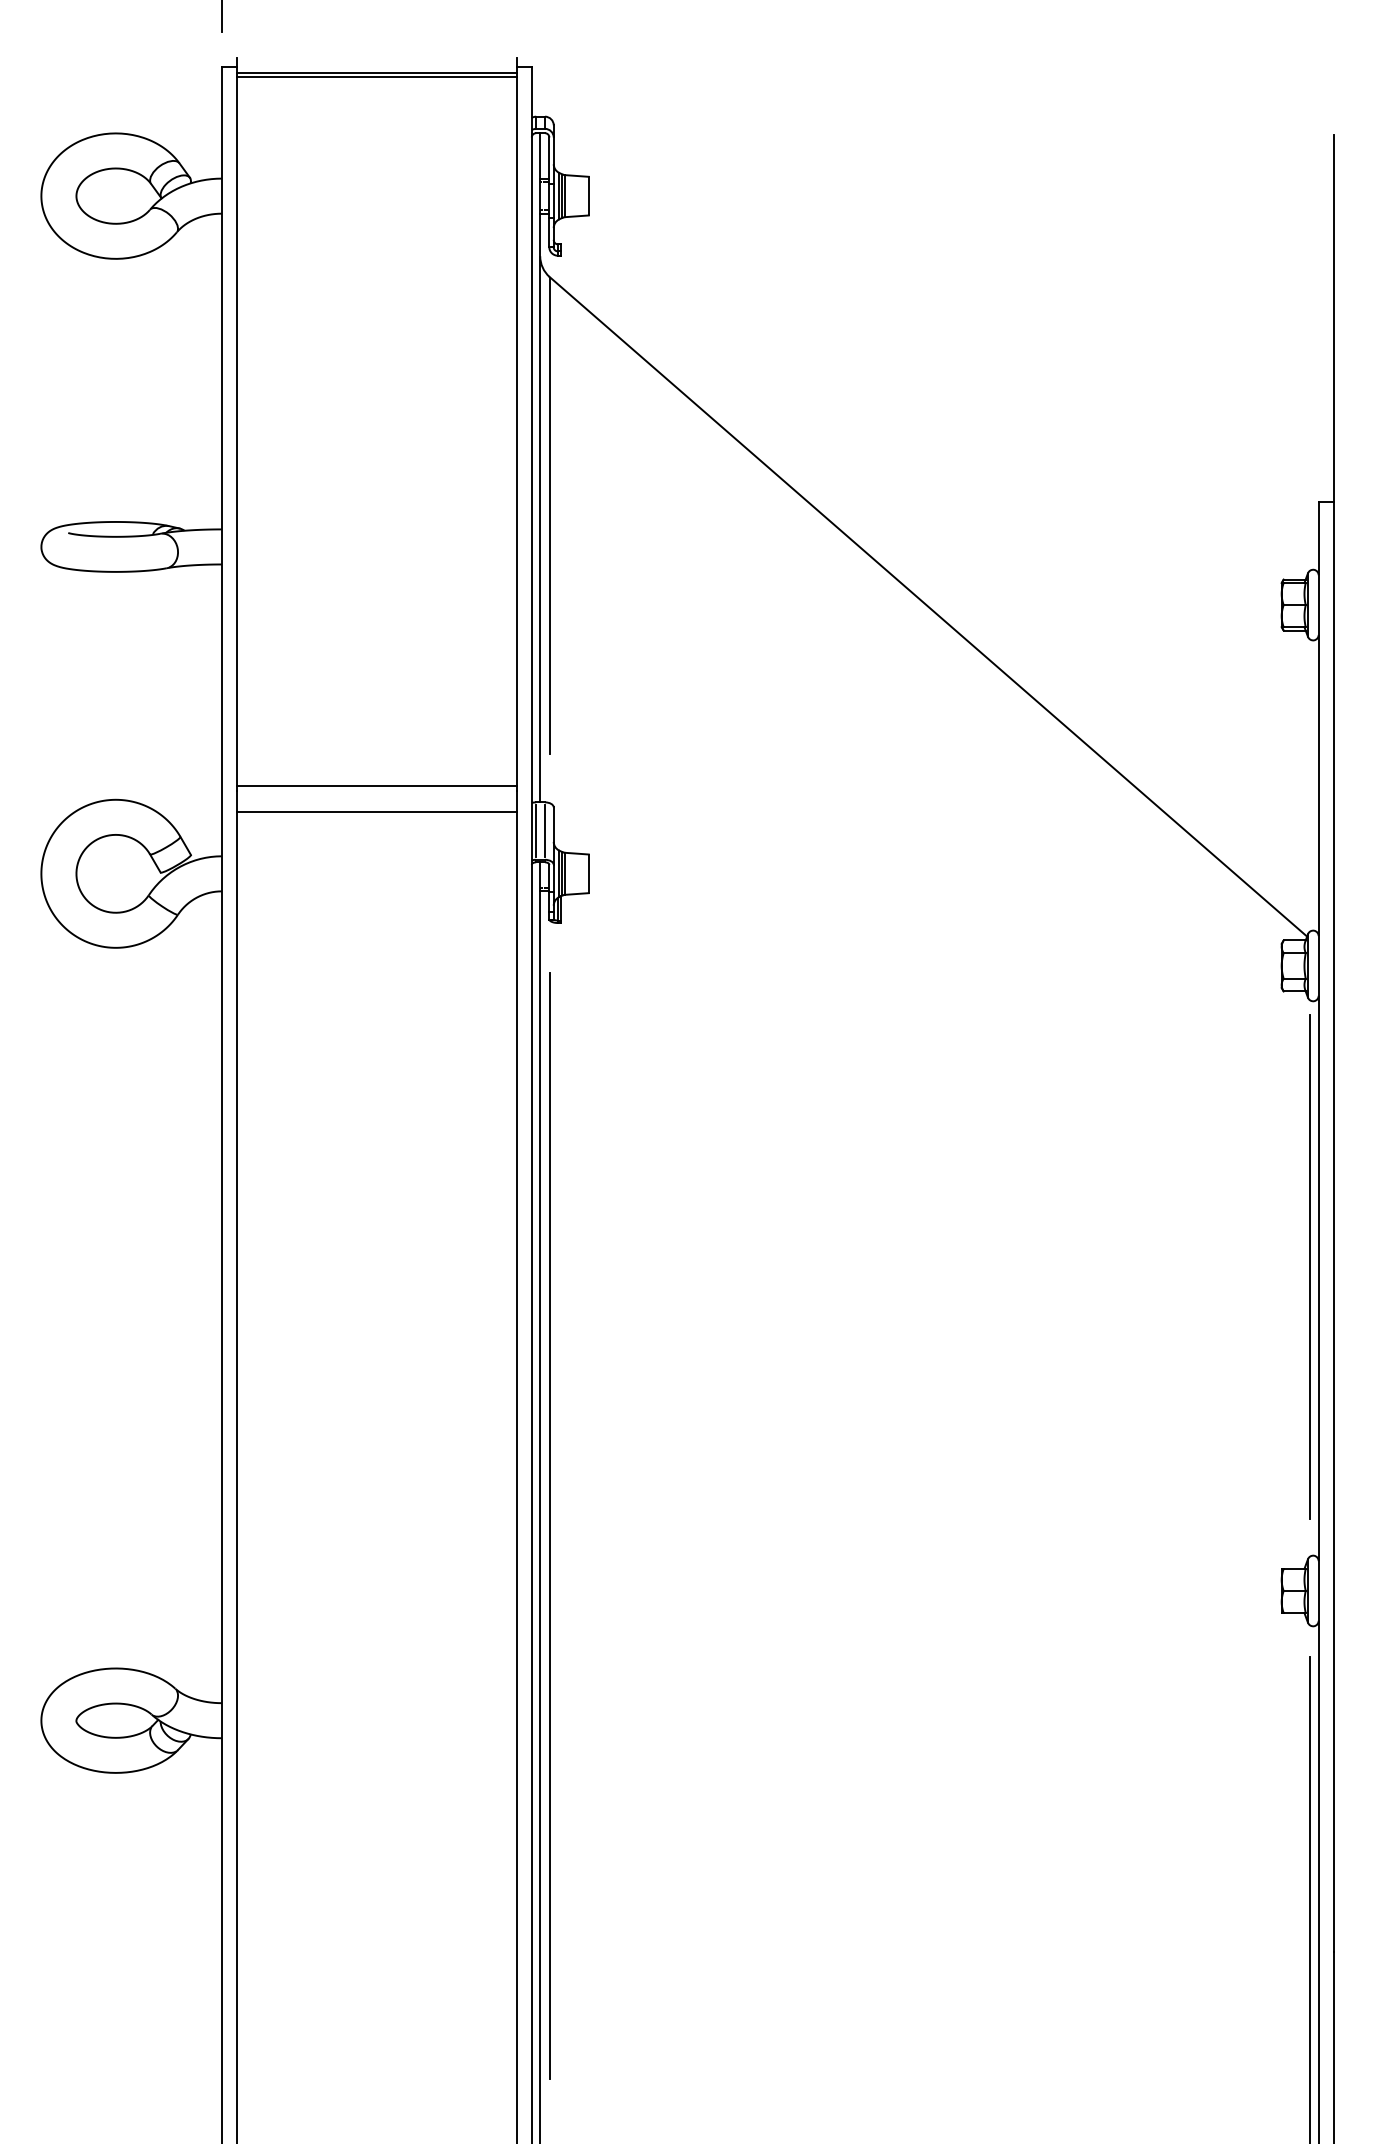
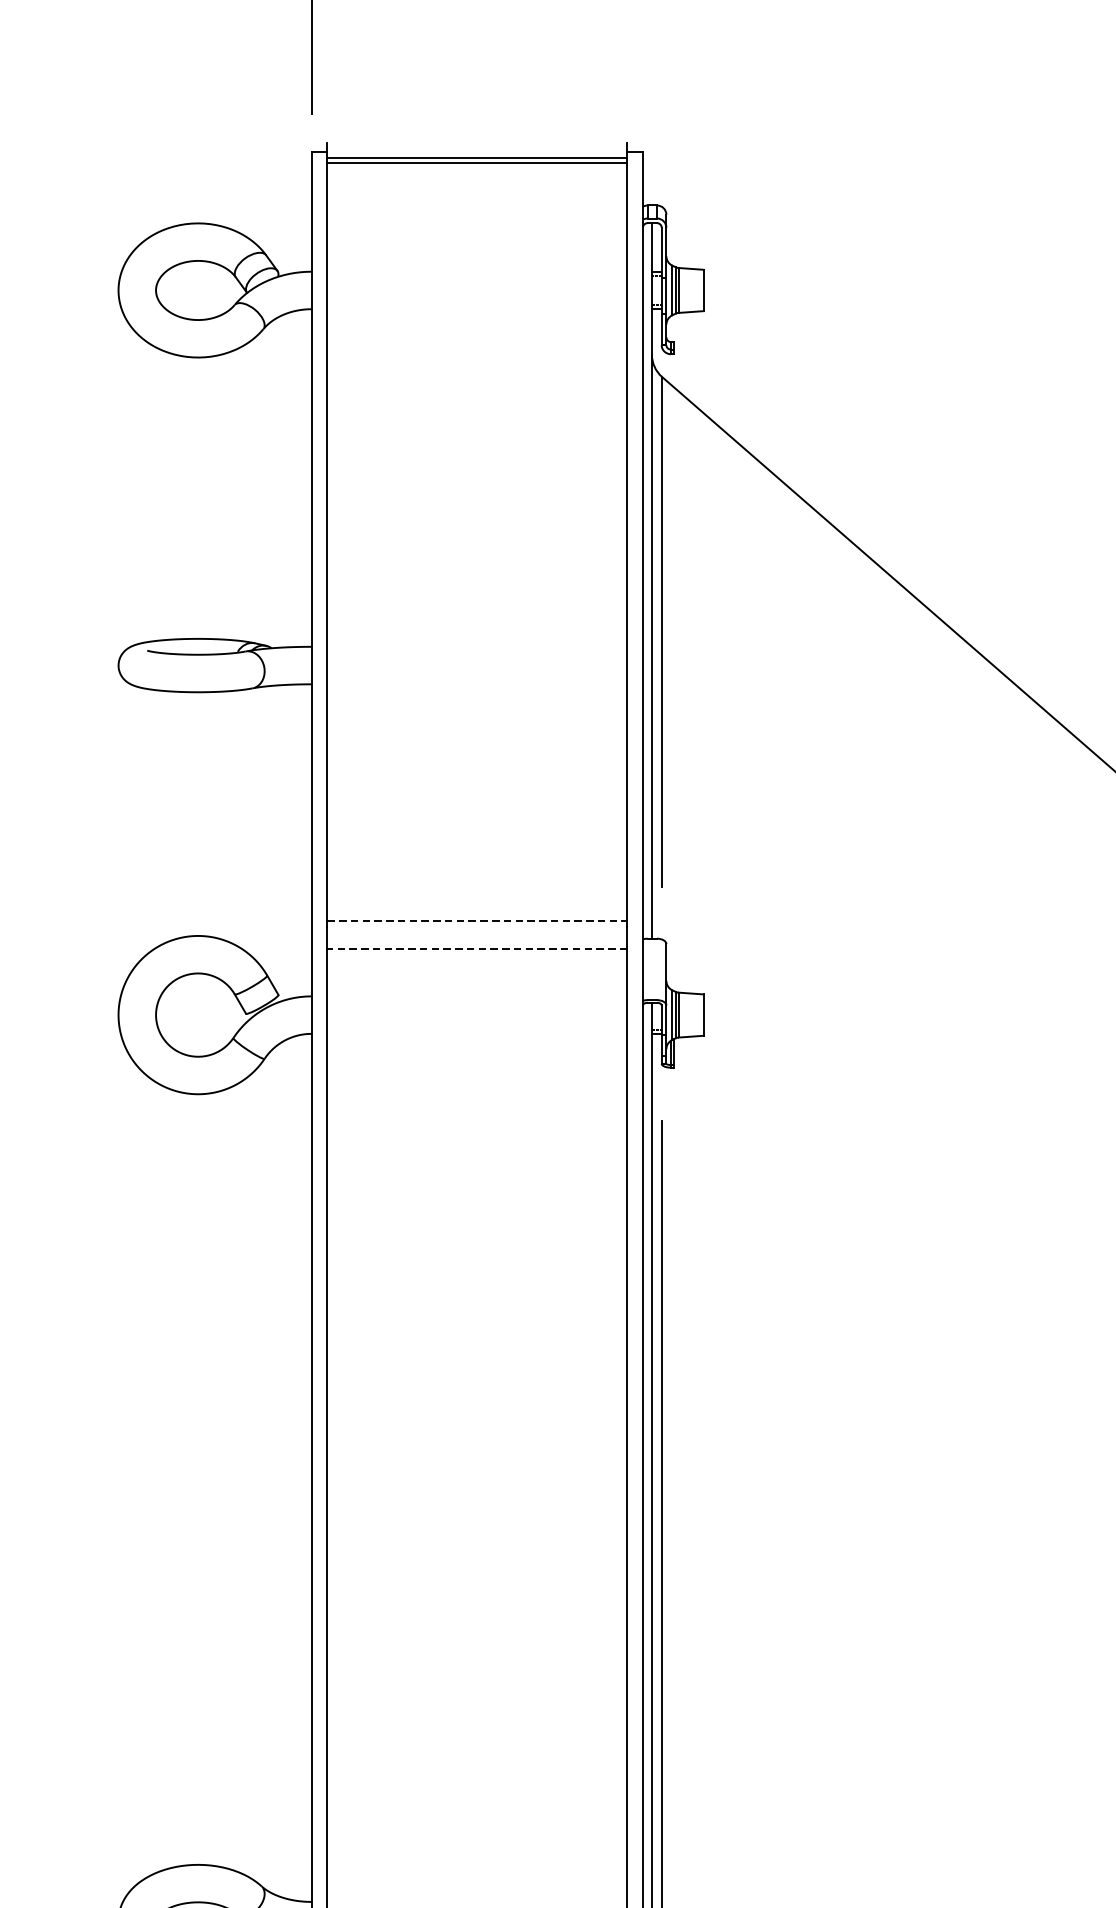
line: (377, 786) -> (477, 921), solid -> dashed
line: (376, 812) -> (476, 949), solid -> dashed
line: (536, 830) -> (647, 968), removed
line: (544, 830) -> (656, 968), removed

